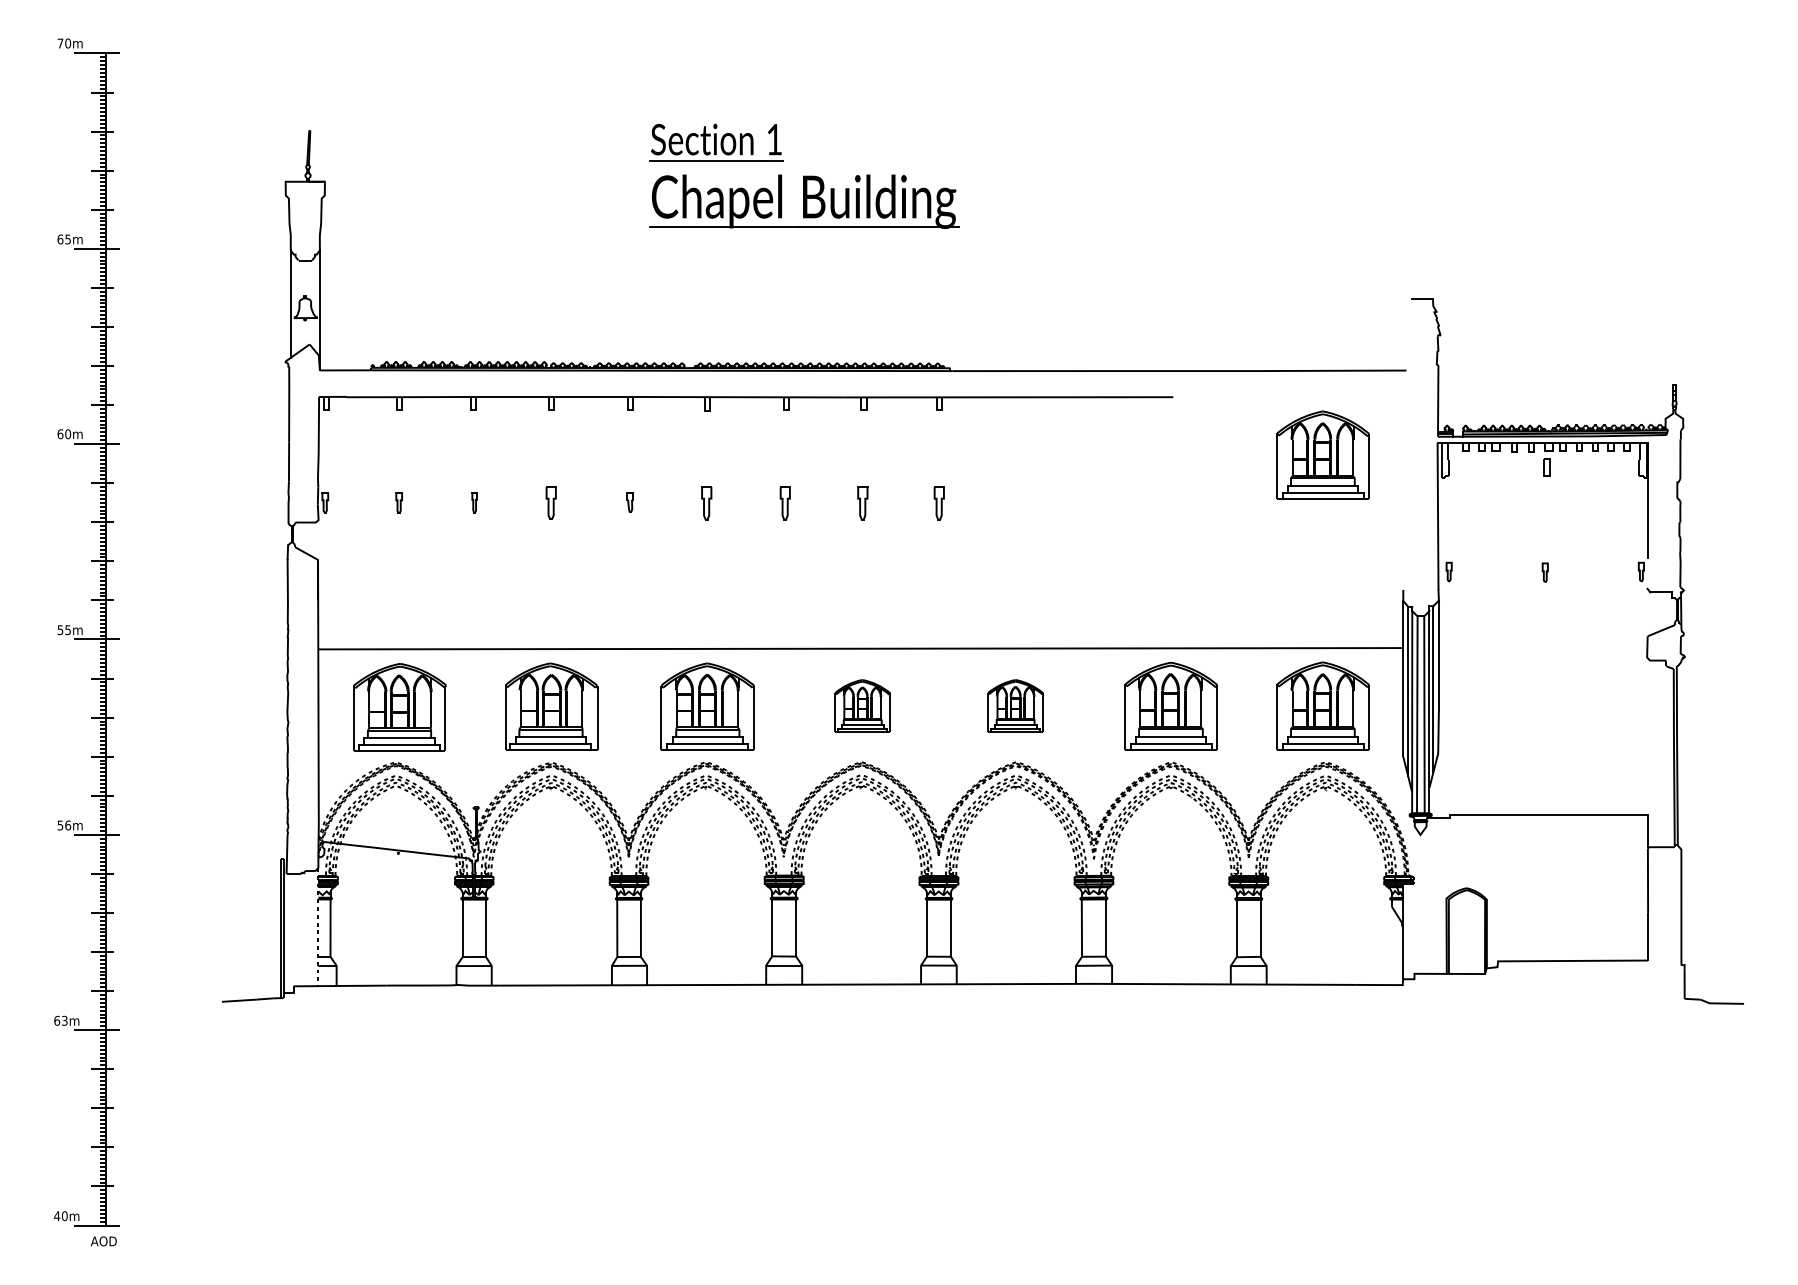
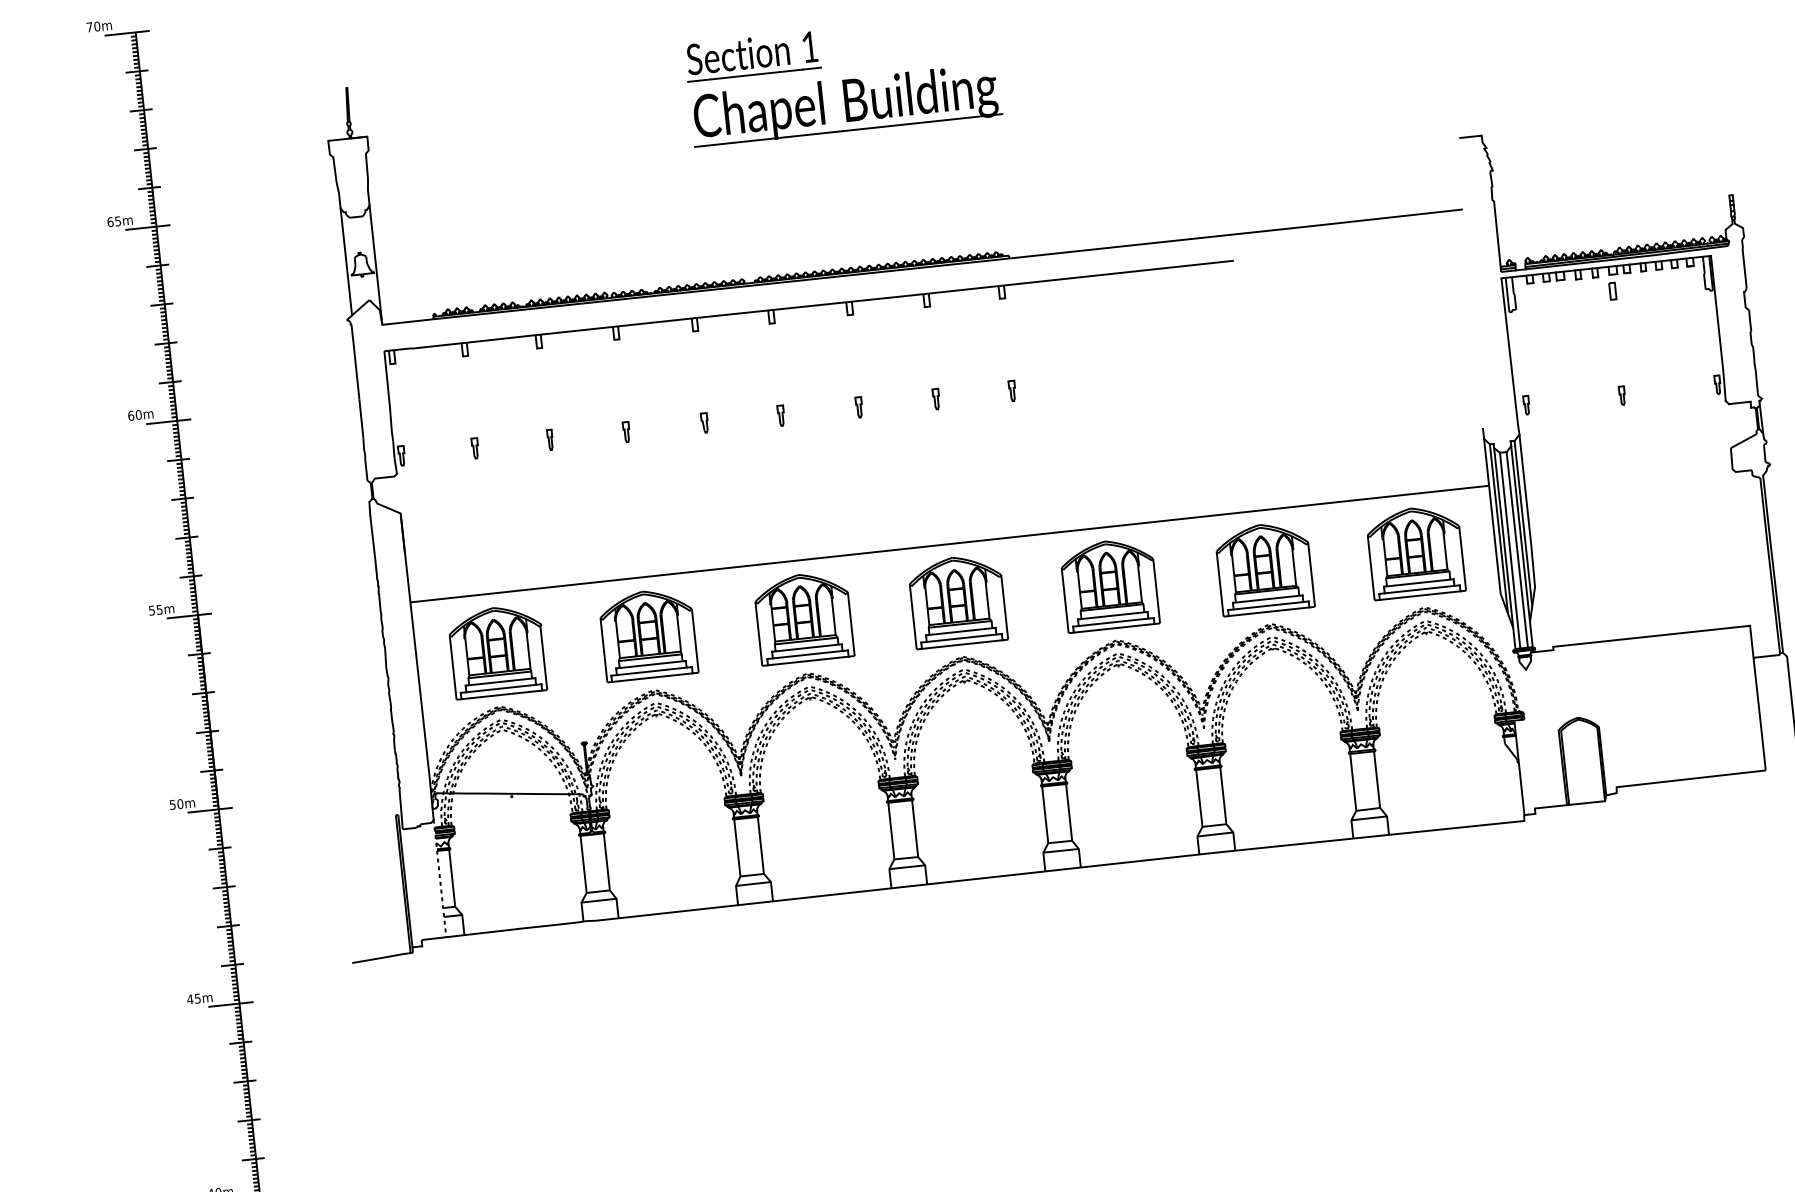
part: (1322, 454) -> (1388, 301), removed
part: (551, 502) -> (626, 431), size x0.62
part: (706, 502) -> (780, 415), size x0.62
part: (785, 502) -> (859, 406), size x0.62
part: (862, 502) -> (935, 398), size x0.62
part: (939, 502) -> (1012, 390), size x0.62
line: (1647, 573) -> (1724, 385), added
part: (862, 705) -> (957, 600), size x1.67
part: (1015, 705) -> (1109, 584), size x1.67
text: (68, 825) -> (180, 804), 56m -> 50m
text: (60, 1020) -> (193, 998), 63m -> 45m

